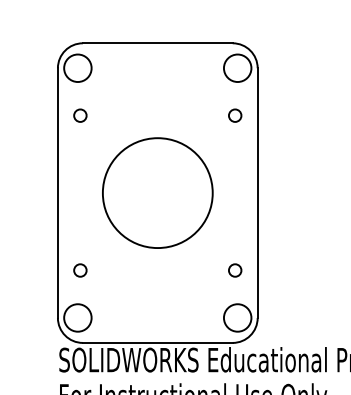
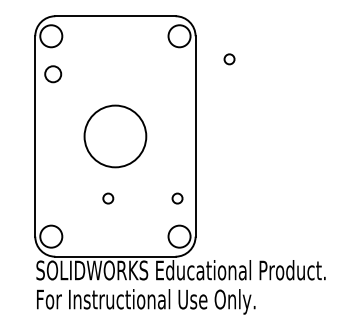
circle: (80, 115) -> (53, 74), size x1.6
circle: (235, 115) -> (229, 59), moved
circle: (157, 193) -> (115, 136), size x0.7
circle: (80, 270) -> (108, 198), moved

